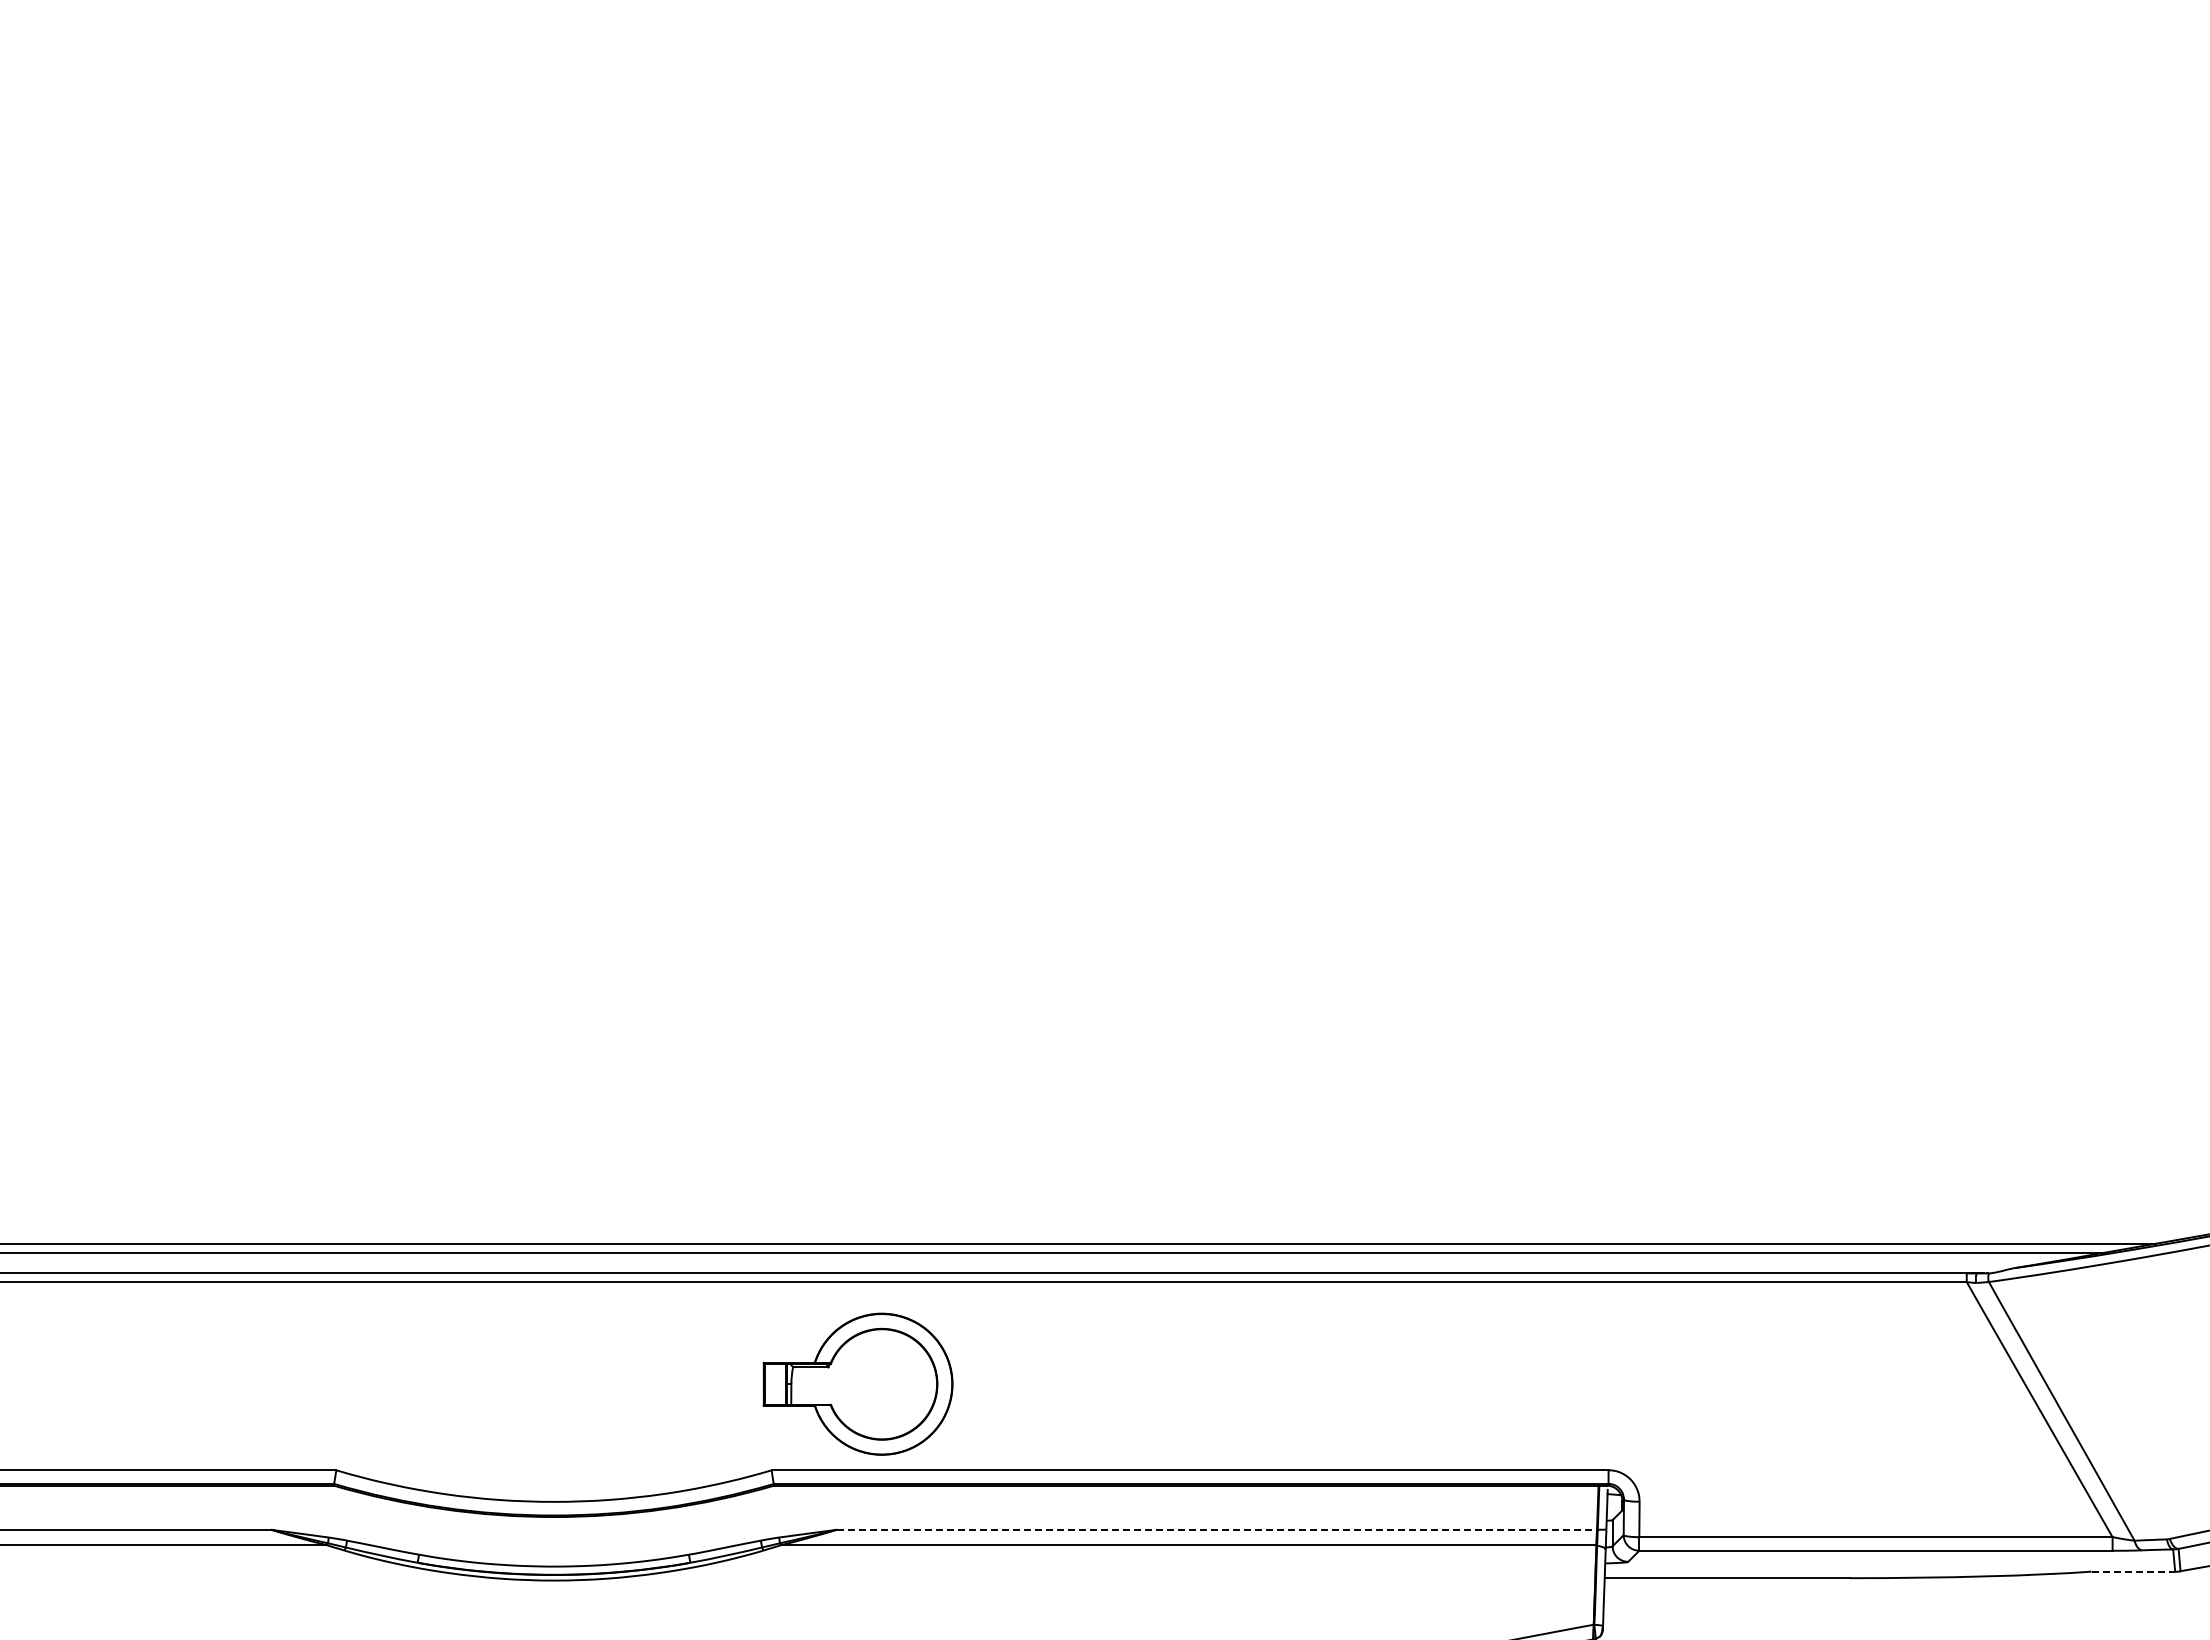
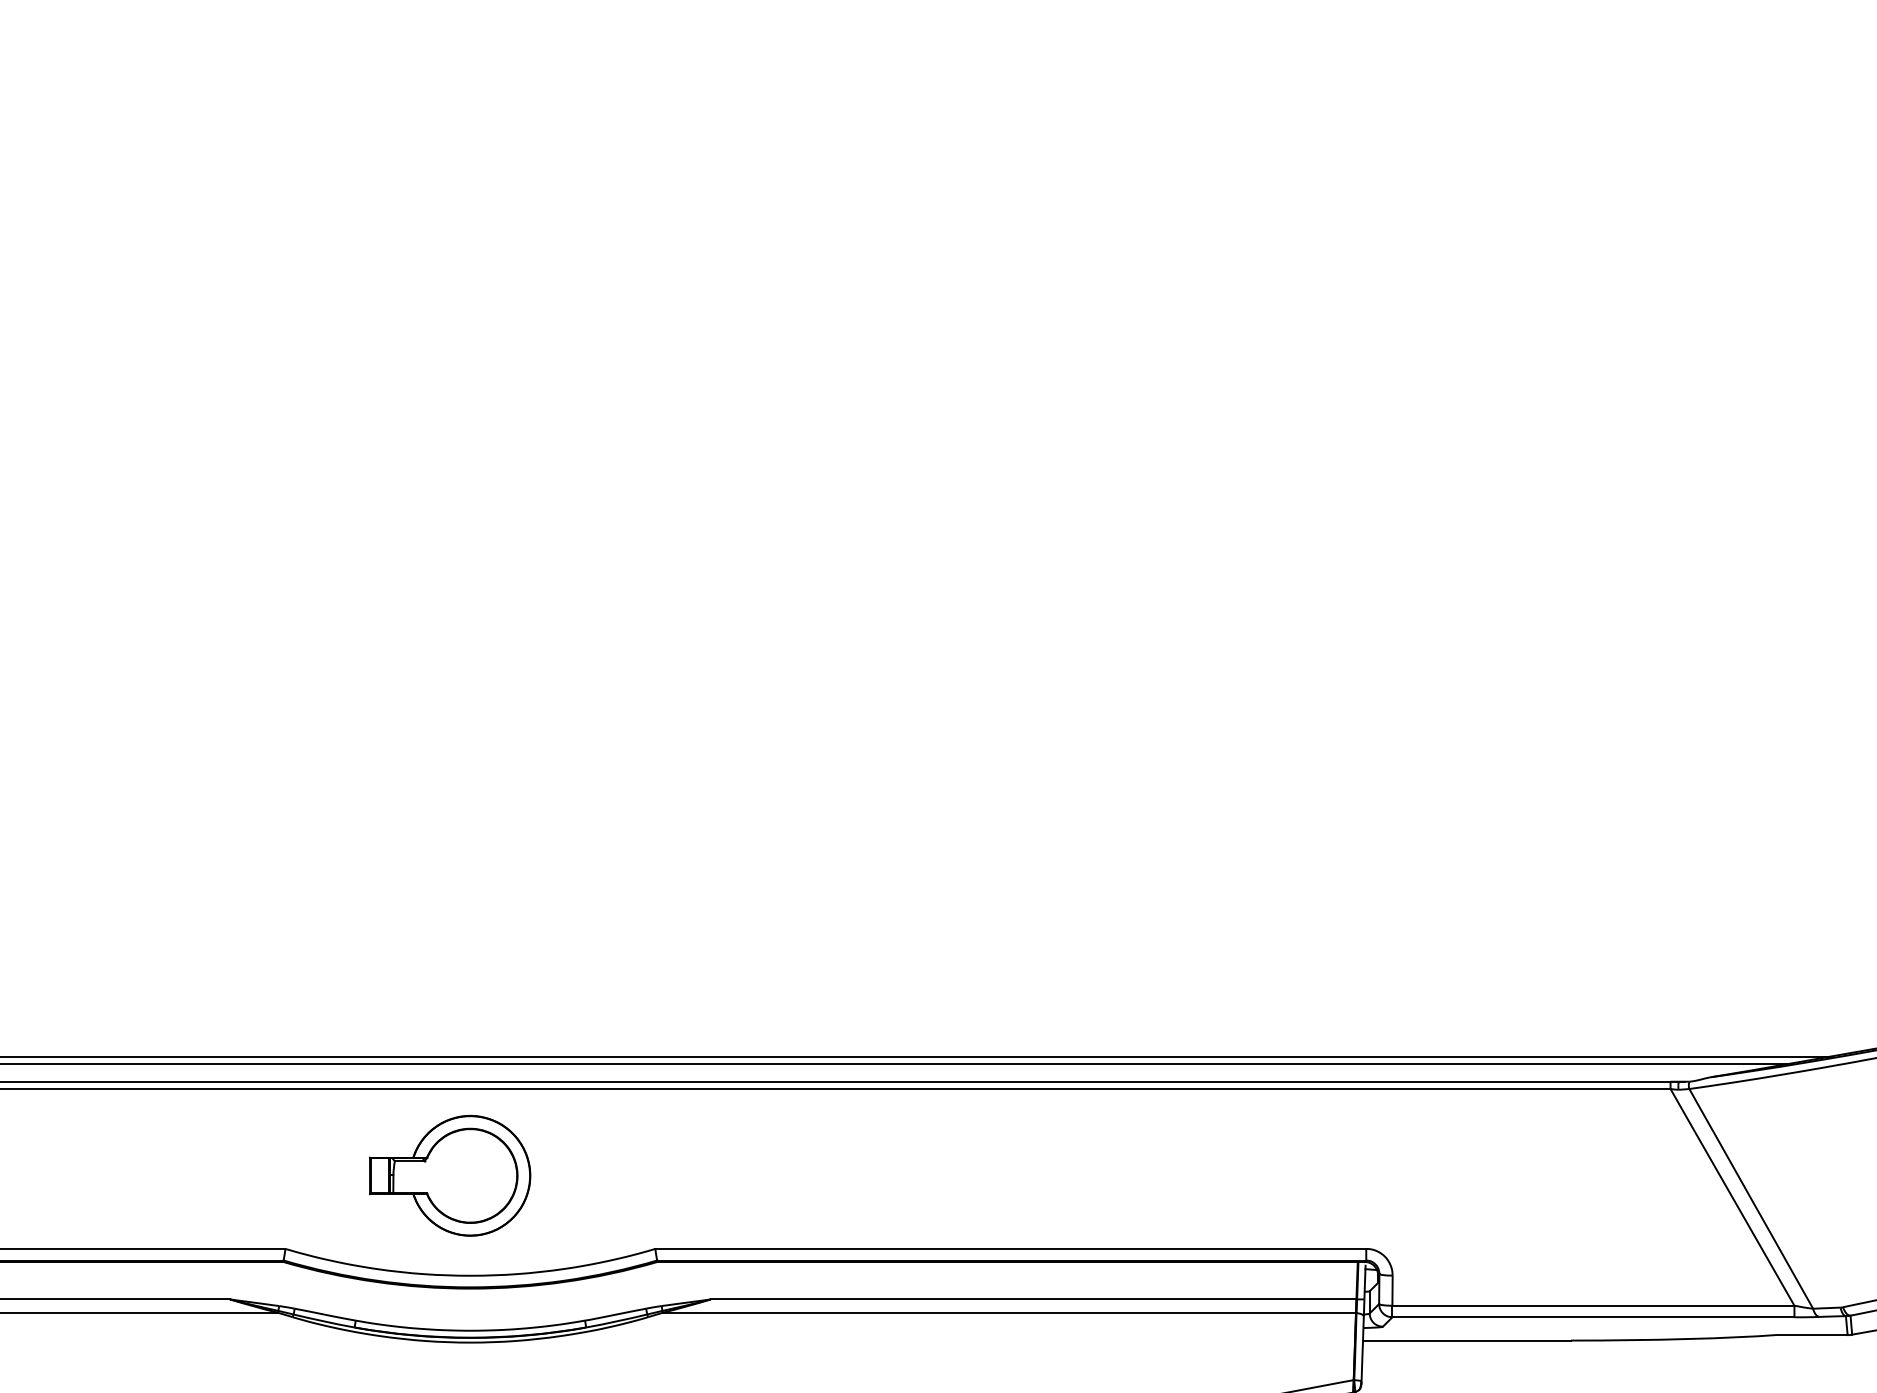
part: (857, 1383) -> (449, 1175), moved
line: (1217, 1529) -> (1034, 1299), dashed -> solid
line: (2133, 1571) -> (1812, 1334), dashed -> solid

